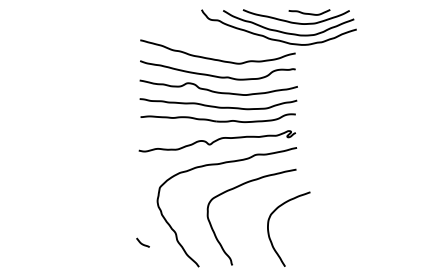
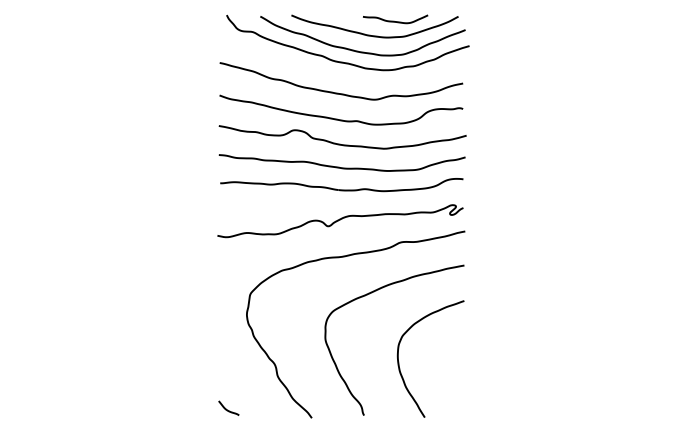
part: (278, 27) -> (346, 42), moved
curve: (269, 231) -> (400, 362), moved
curve: (141, 242) -> (226, 407), moved

